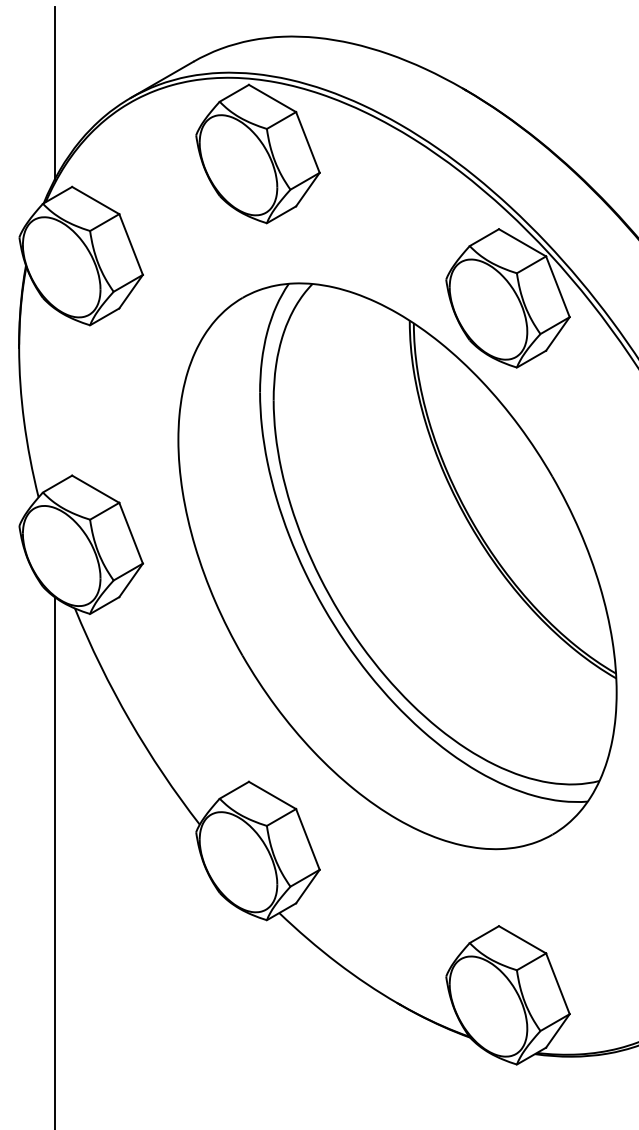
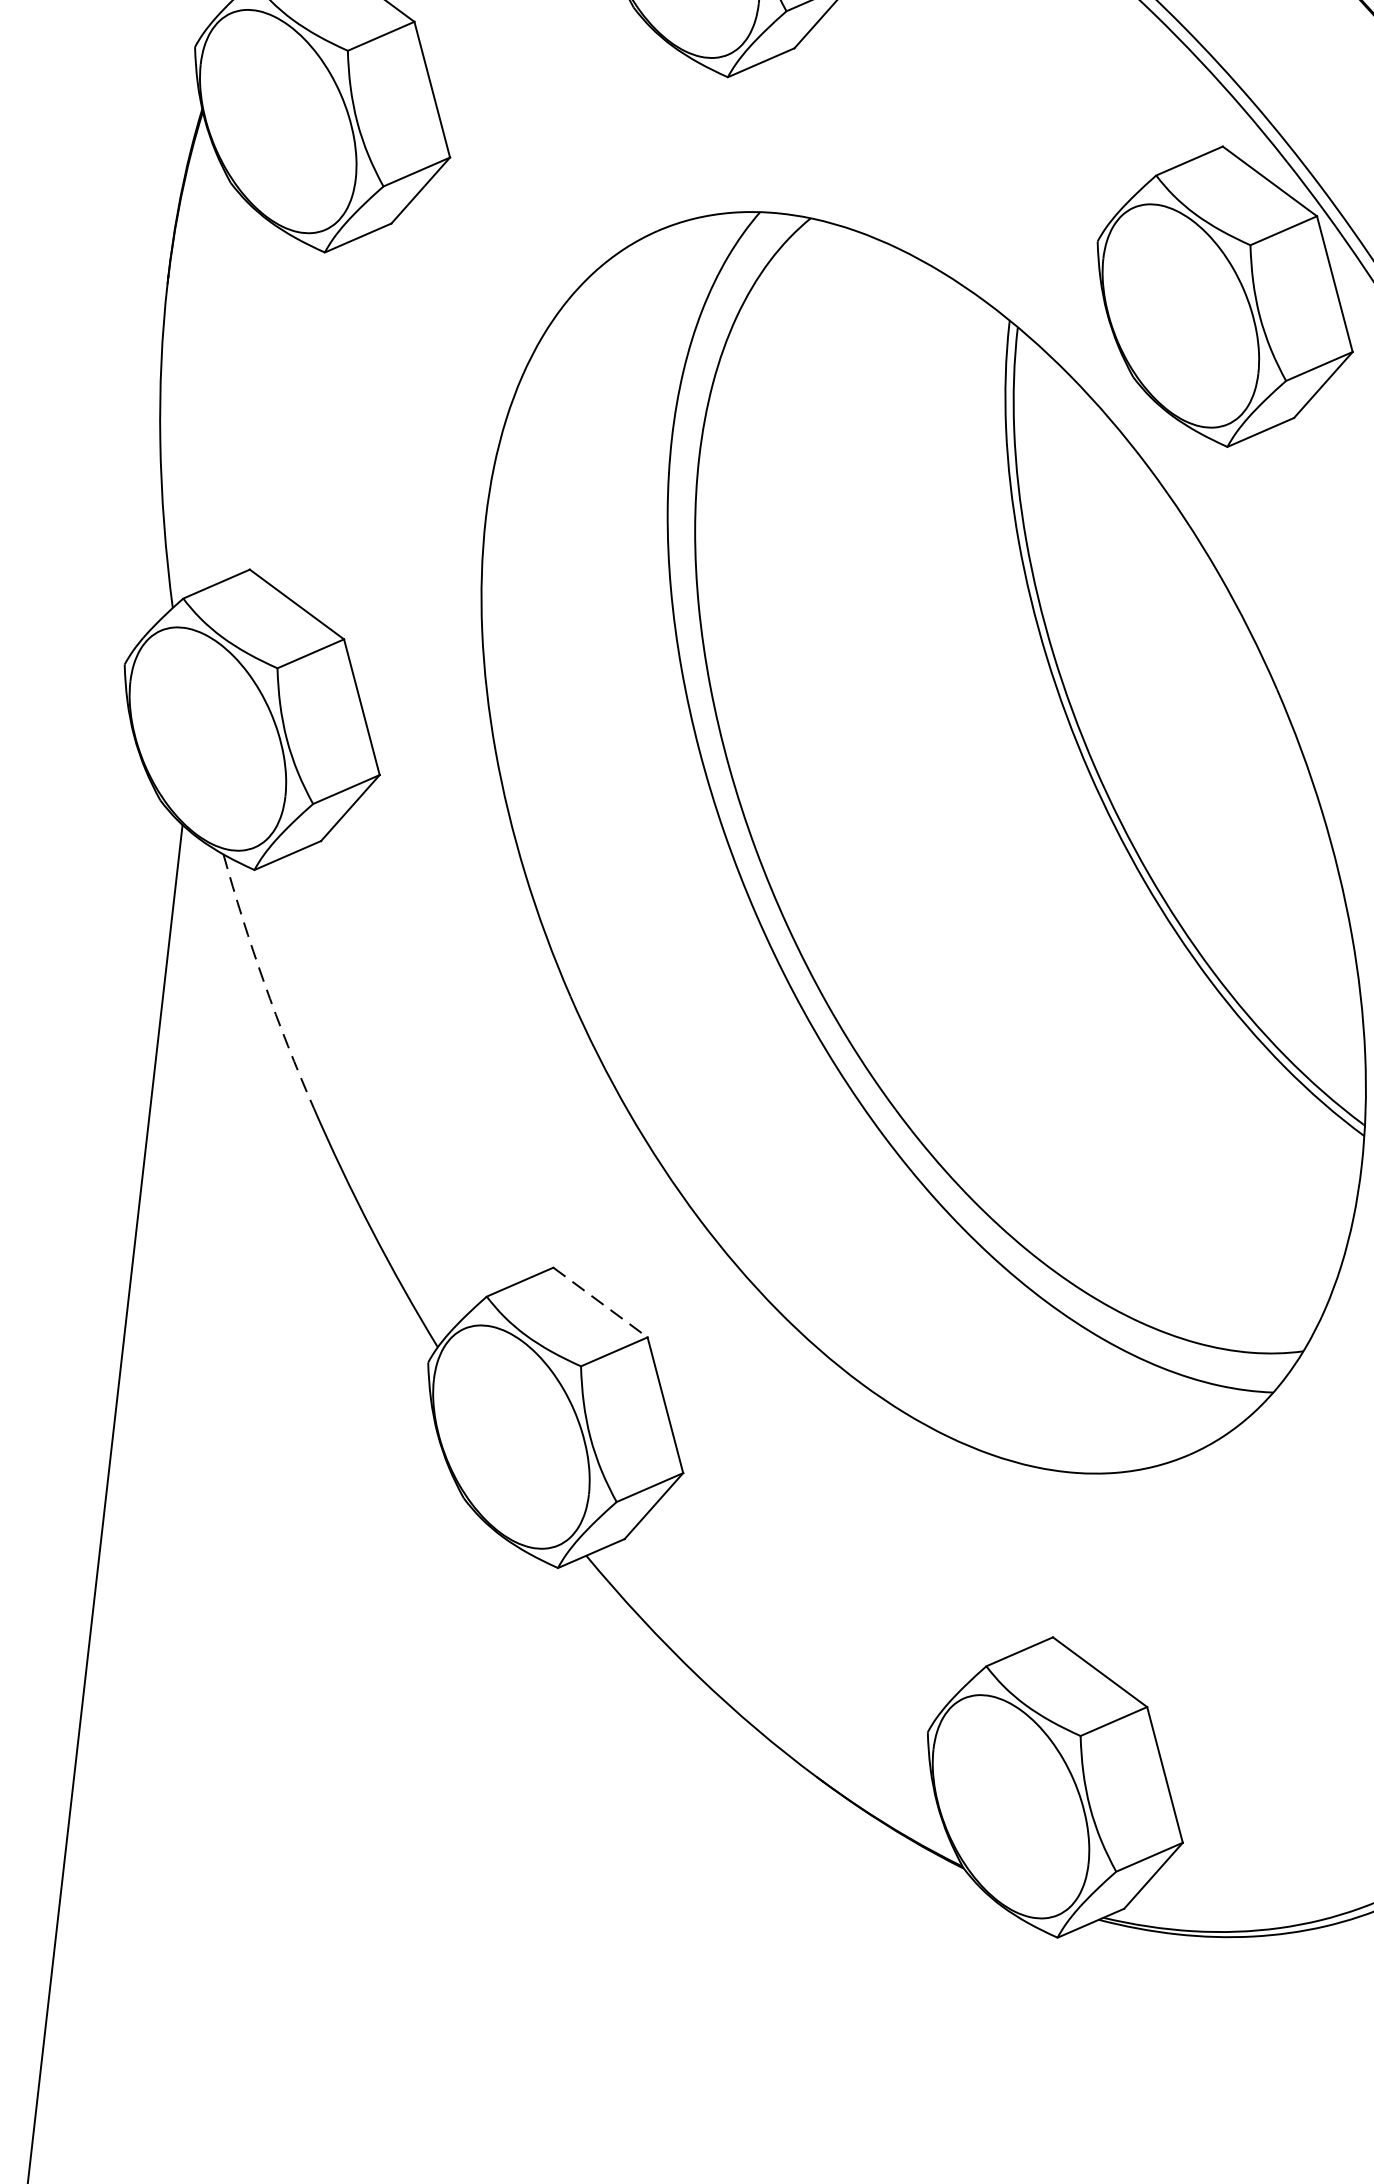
arc: (100, 665) -> (264, 982), solid -> dashed
line: (272, 795) -> (600, 1302), solid -> dashed

